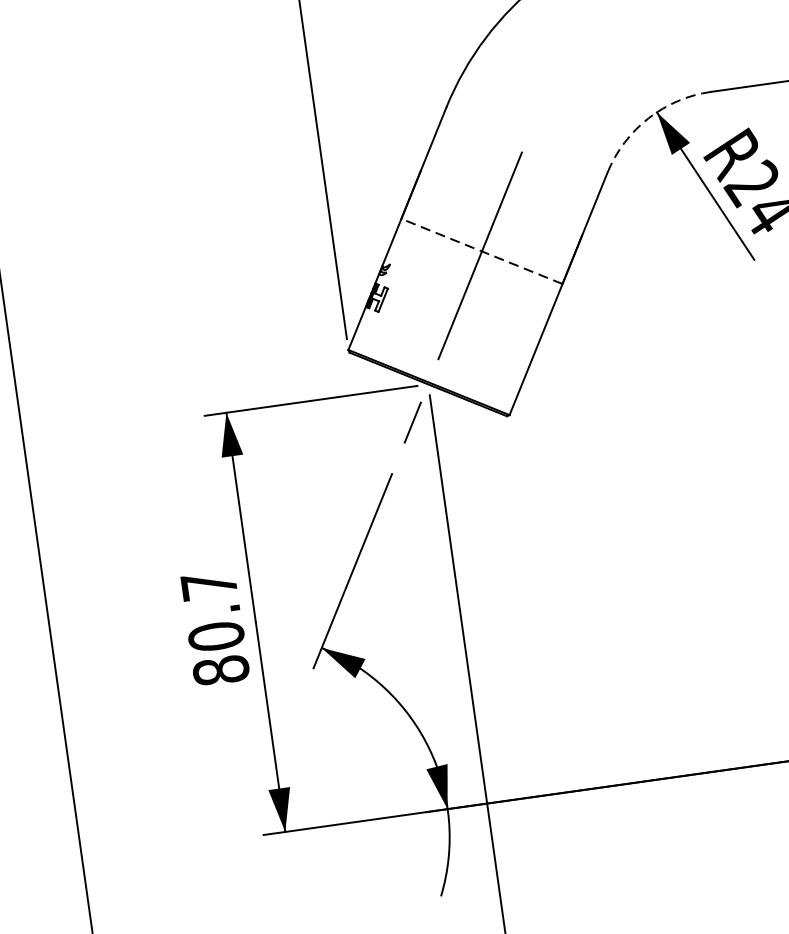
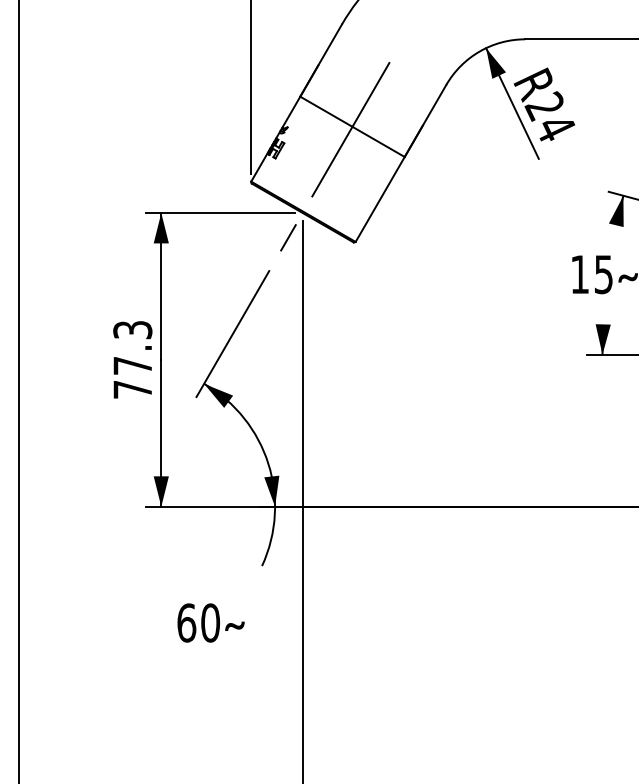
arc: (648, 118) -> (479, 51), dashed -> solid
line: (481, 250) -> (352, 126), dashed -> solid
text: (214, 627) -> (132, 359), 80.7 -> 77.3

